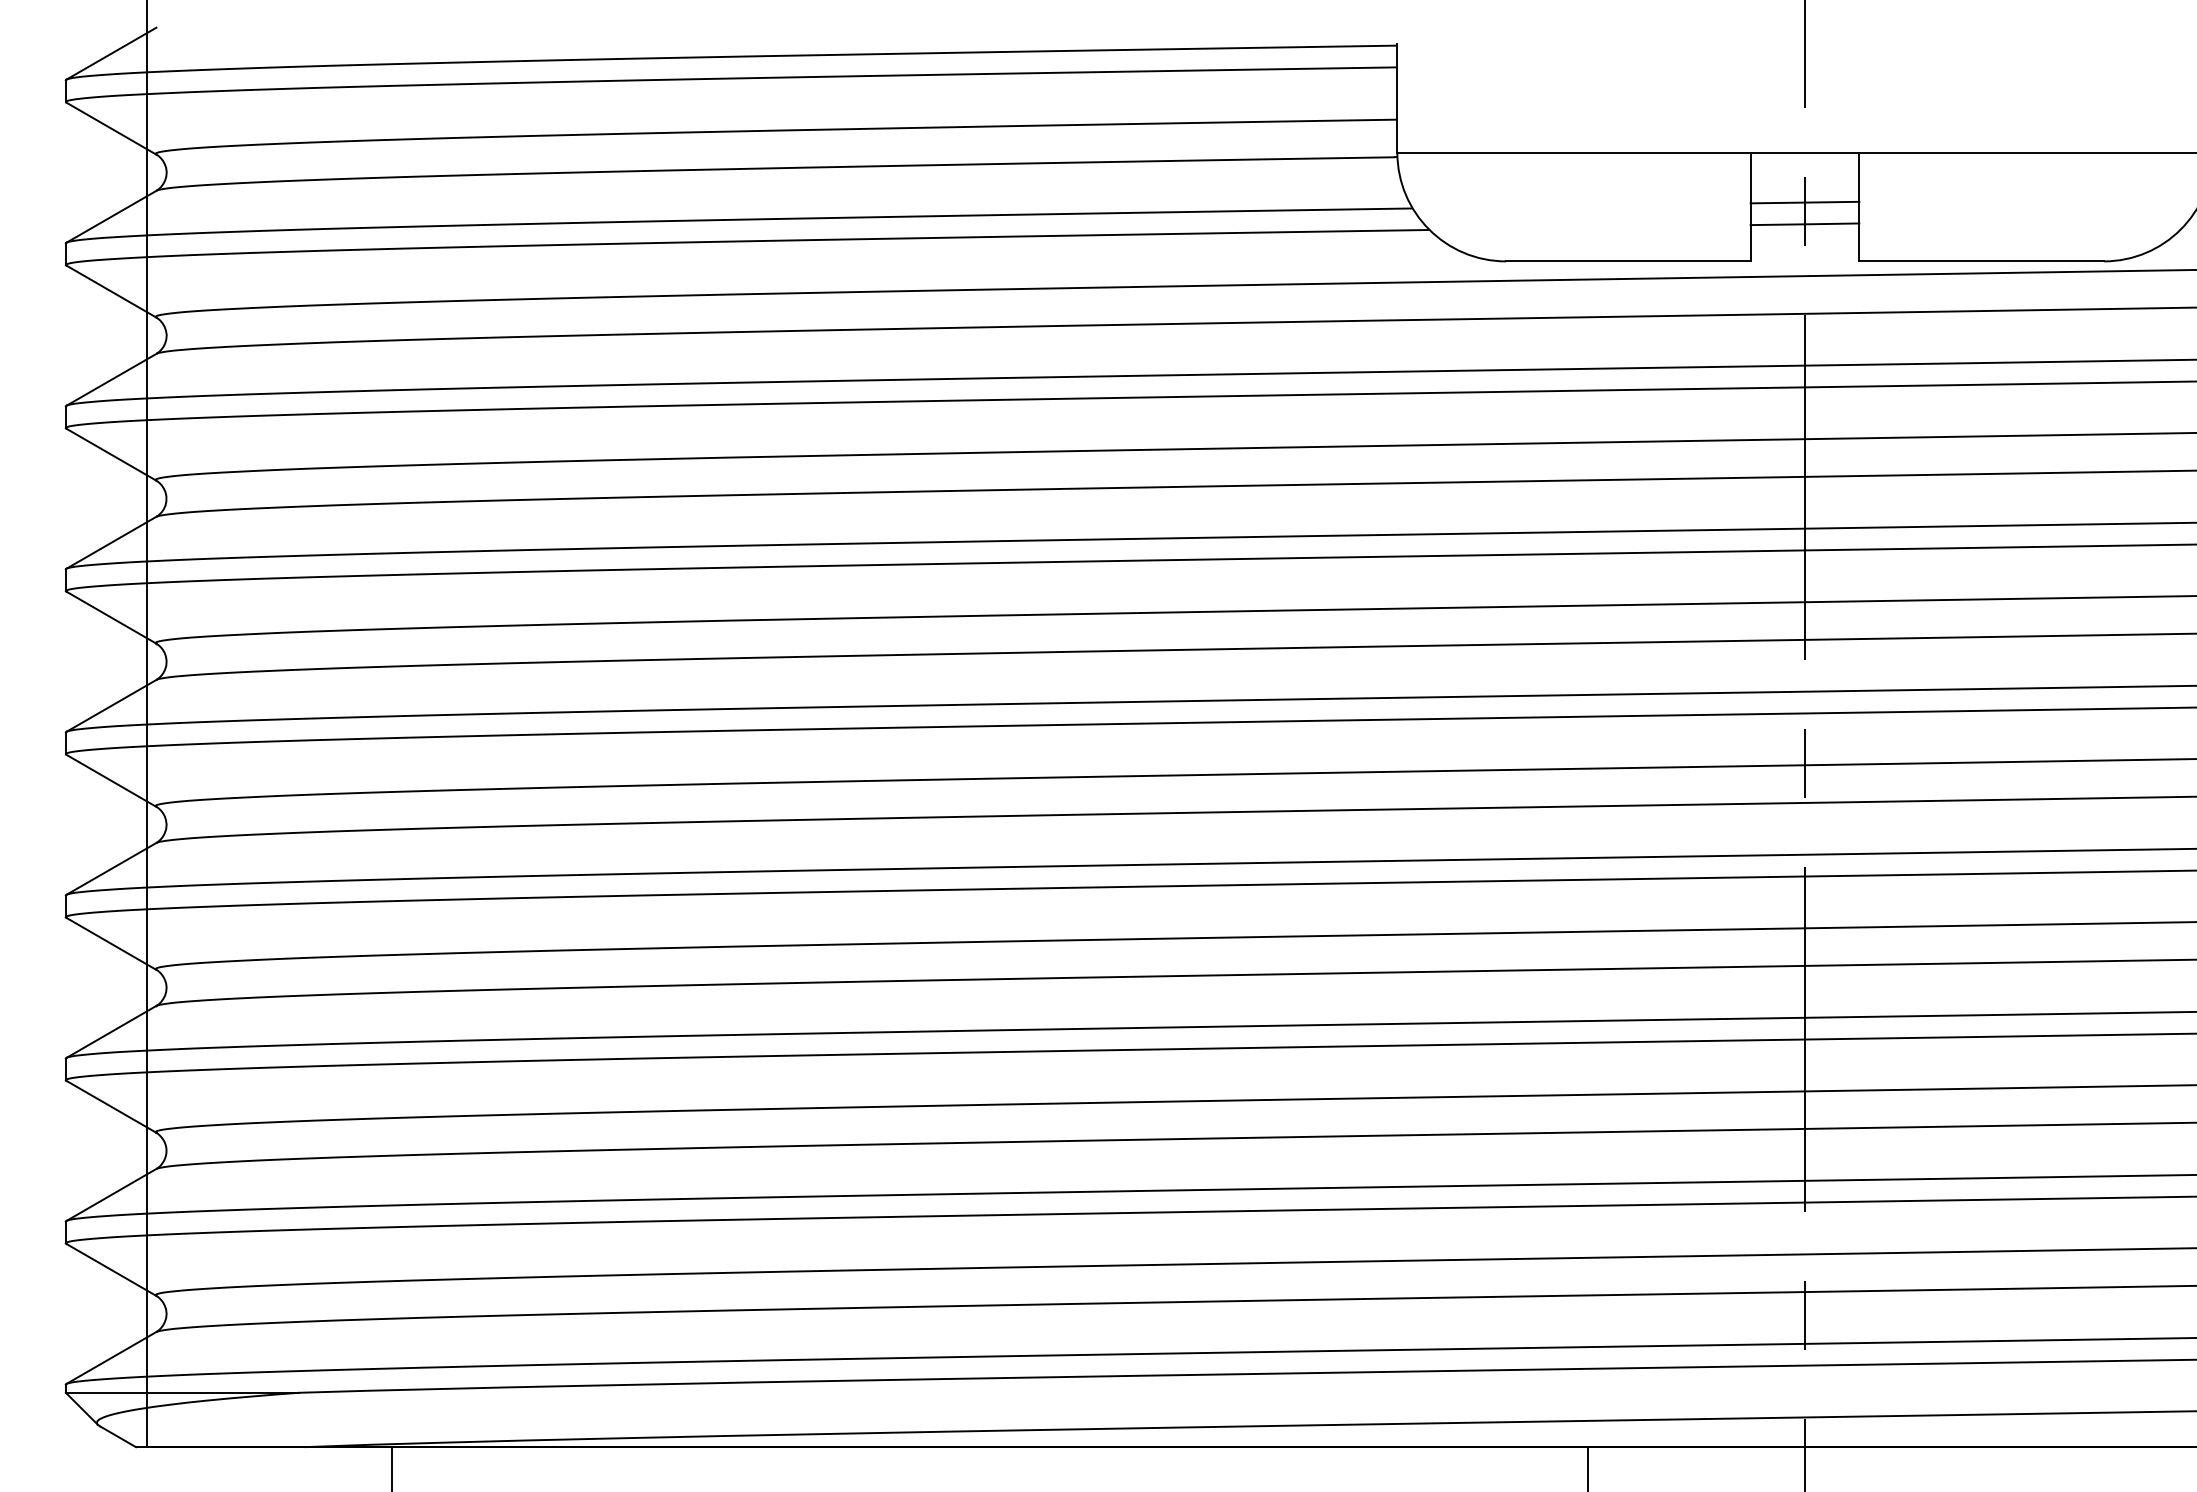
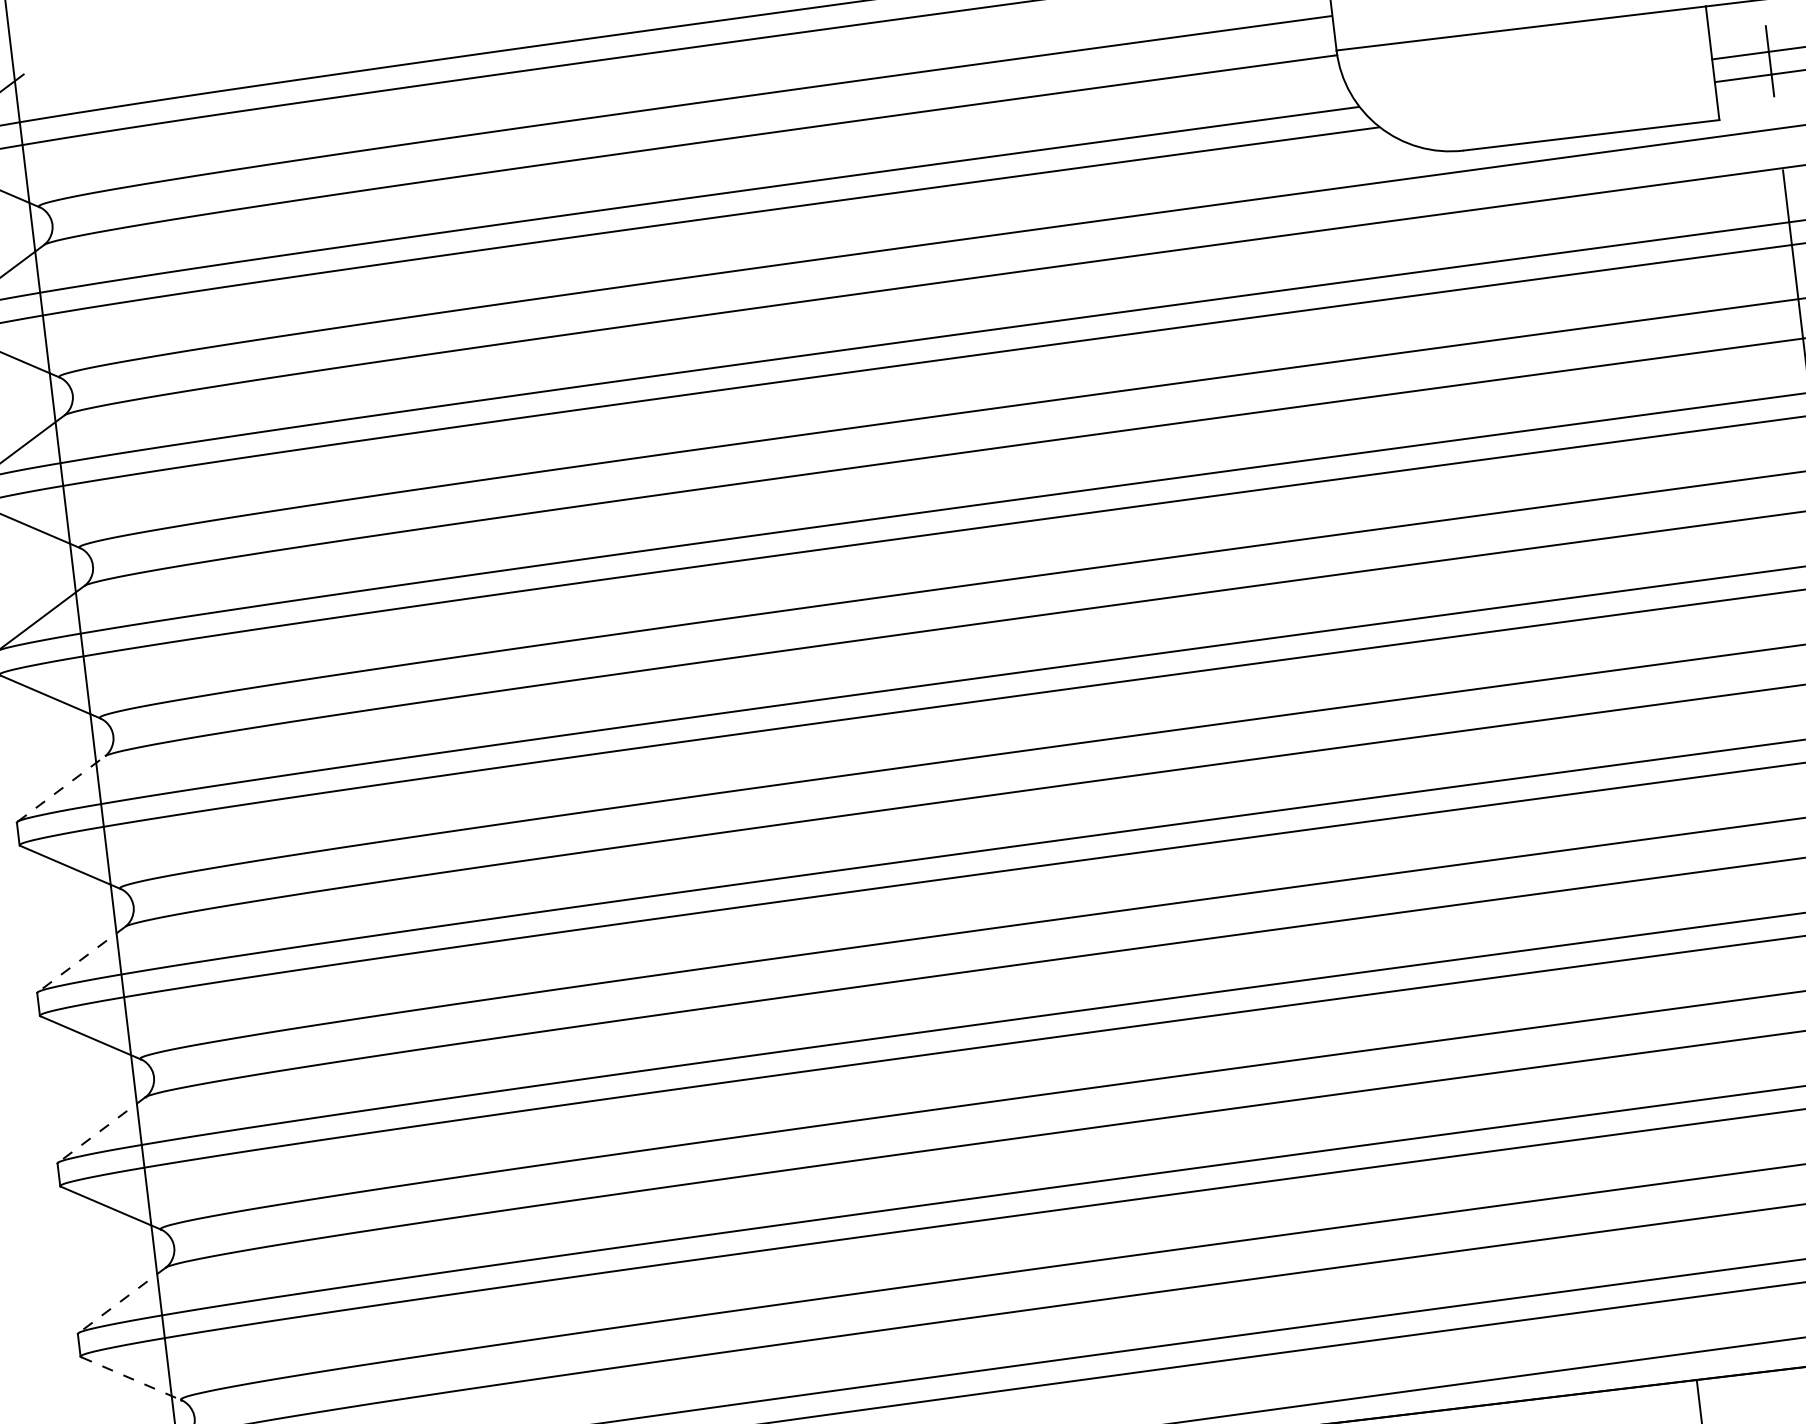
line: (111, 705) -> (61, 788), solid -> dashed
line: (111, 868) -> (81, 959), solid -> dashed
line: (111, 1031) -> (101, 1129), solid -> dashed
line: (111, 1194) -> (122, 1299), solid -> dashed
line: (111, 1269) -> (131, 1378), solid -> dashed

